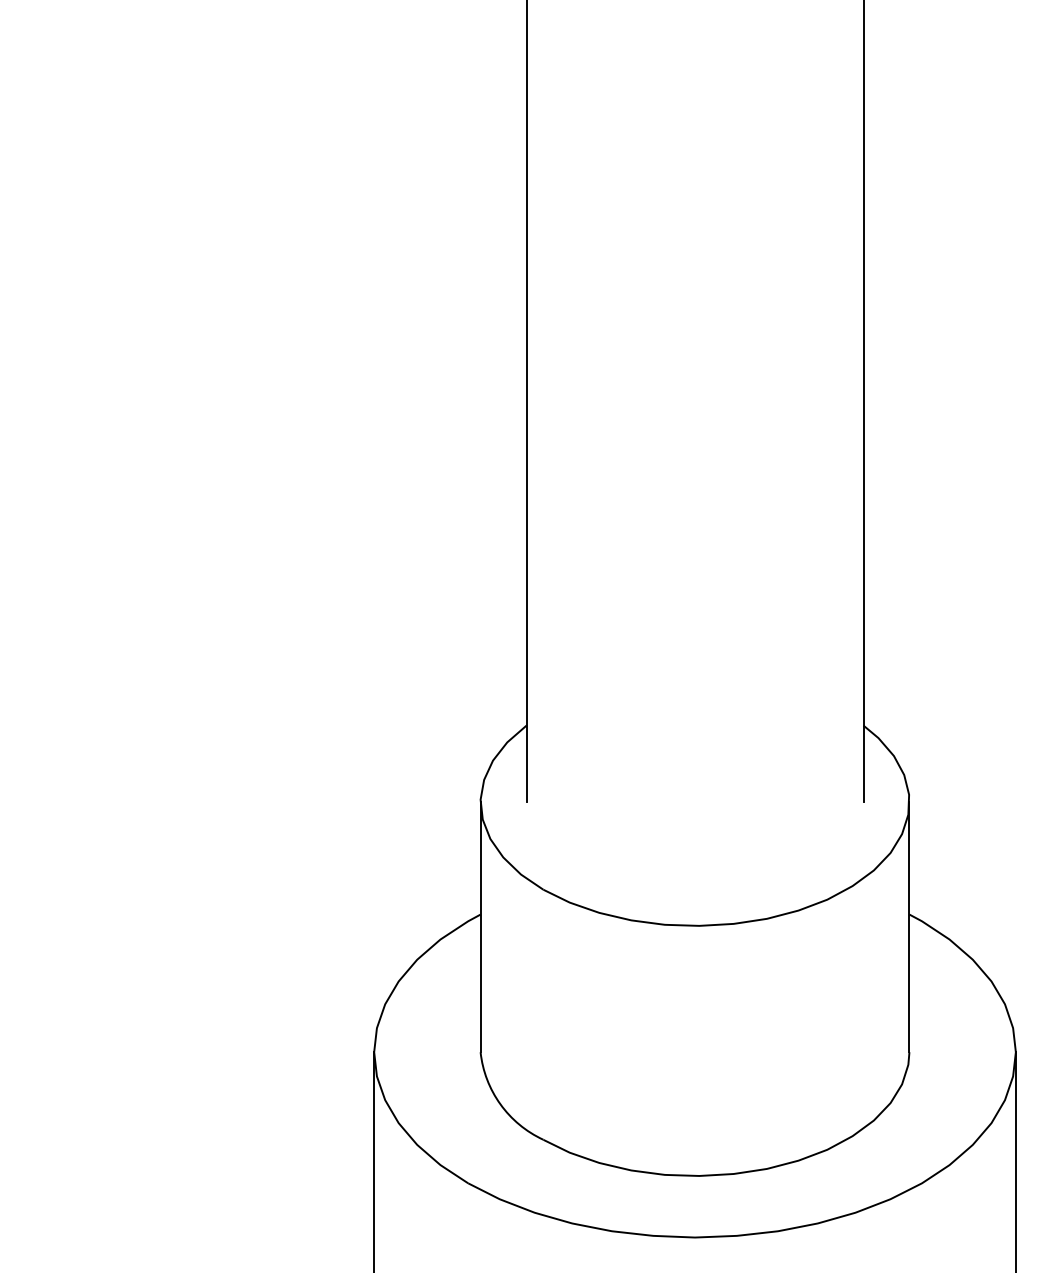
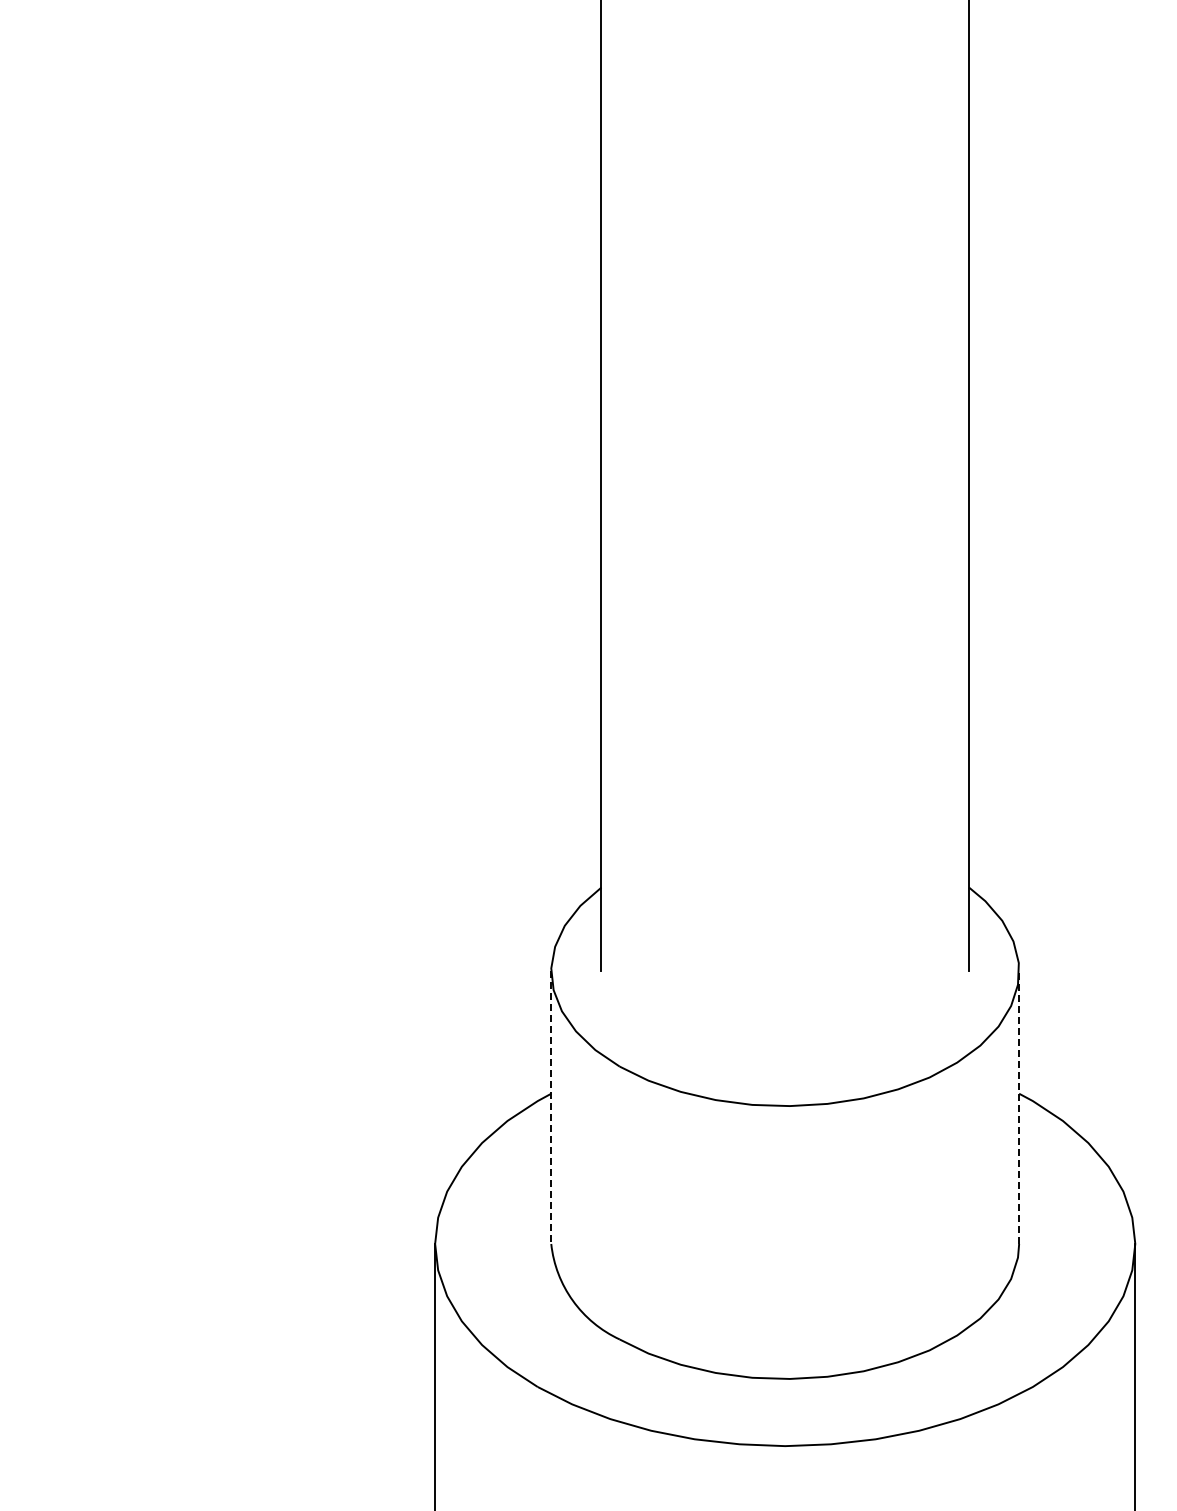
line: (909, 927) -> (1019, 1107), solid -> dashed
line: (480, 928) -> (551, 1108), solid -> dashed

